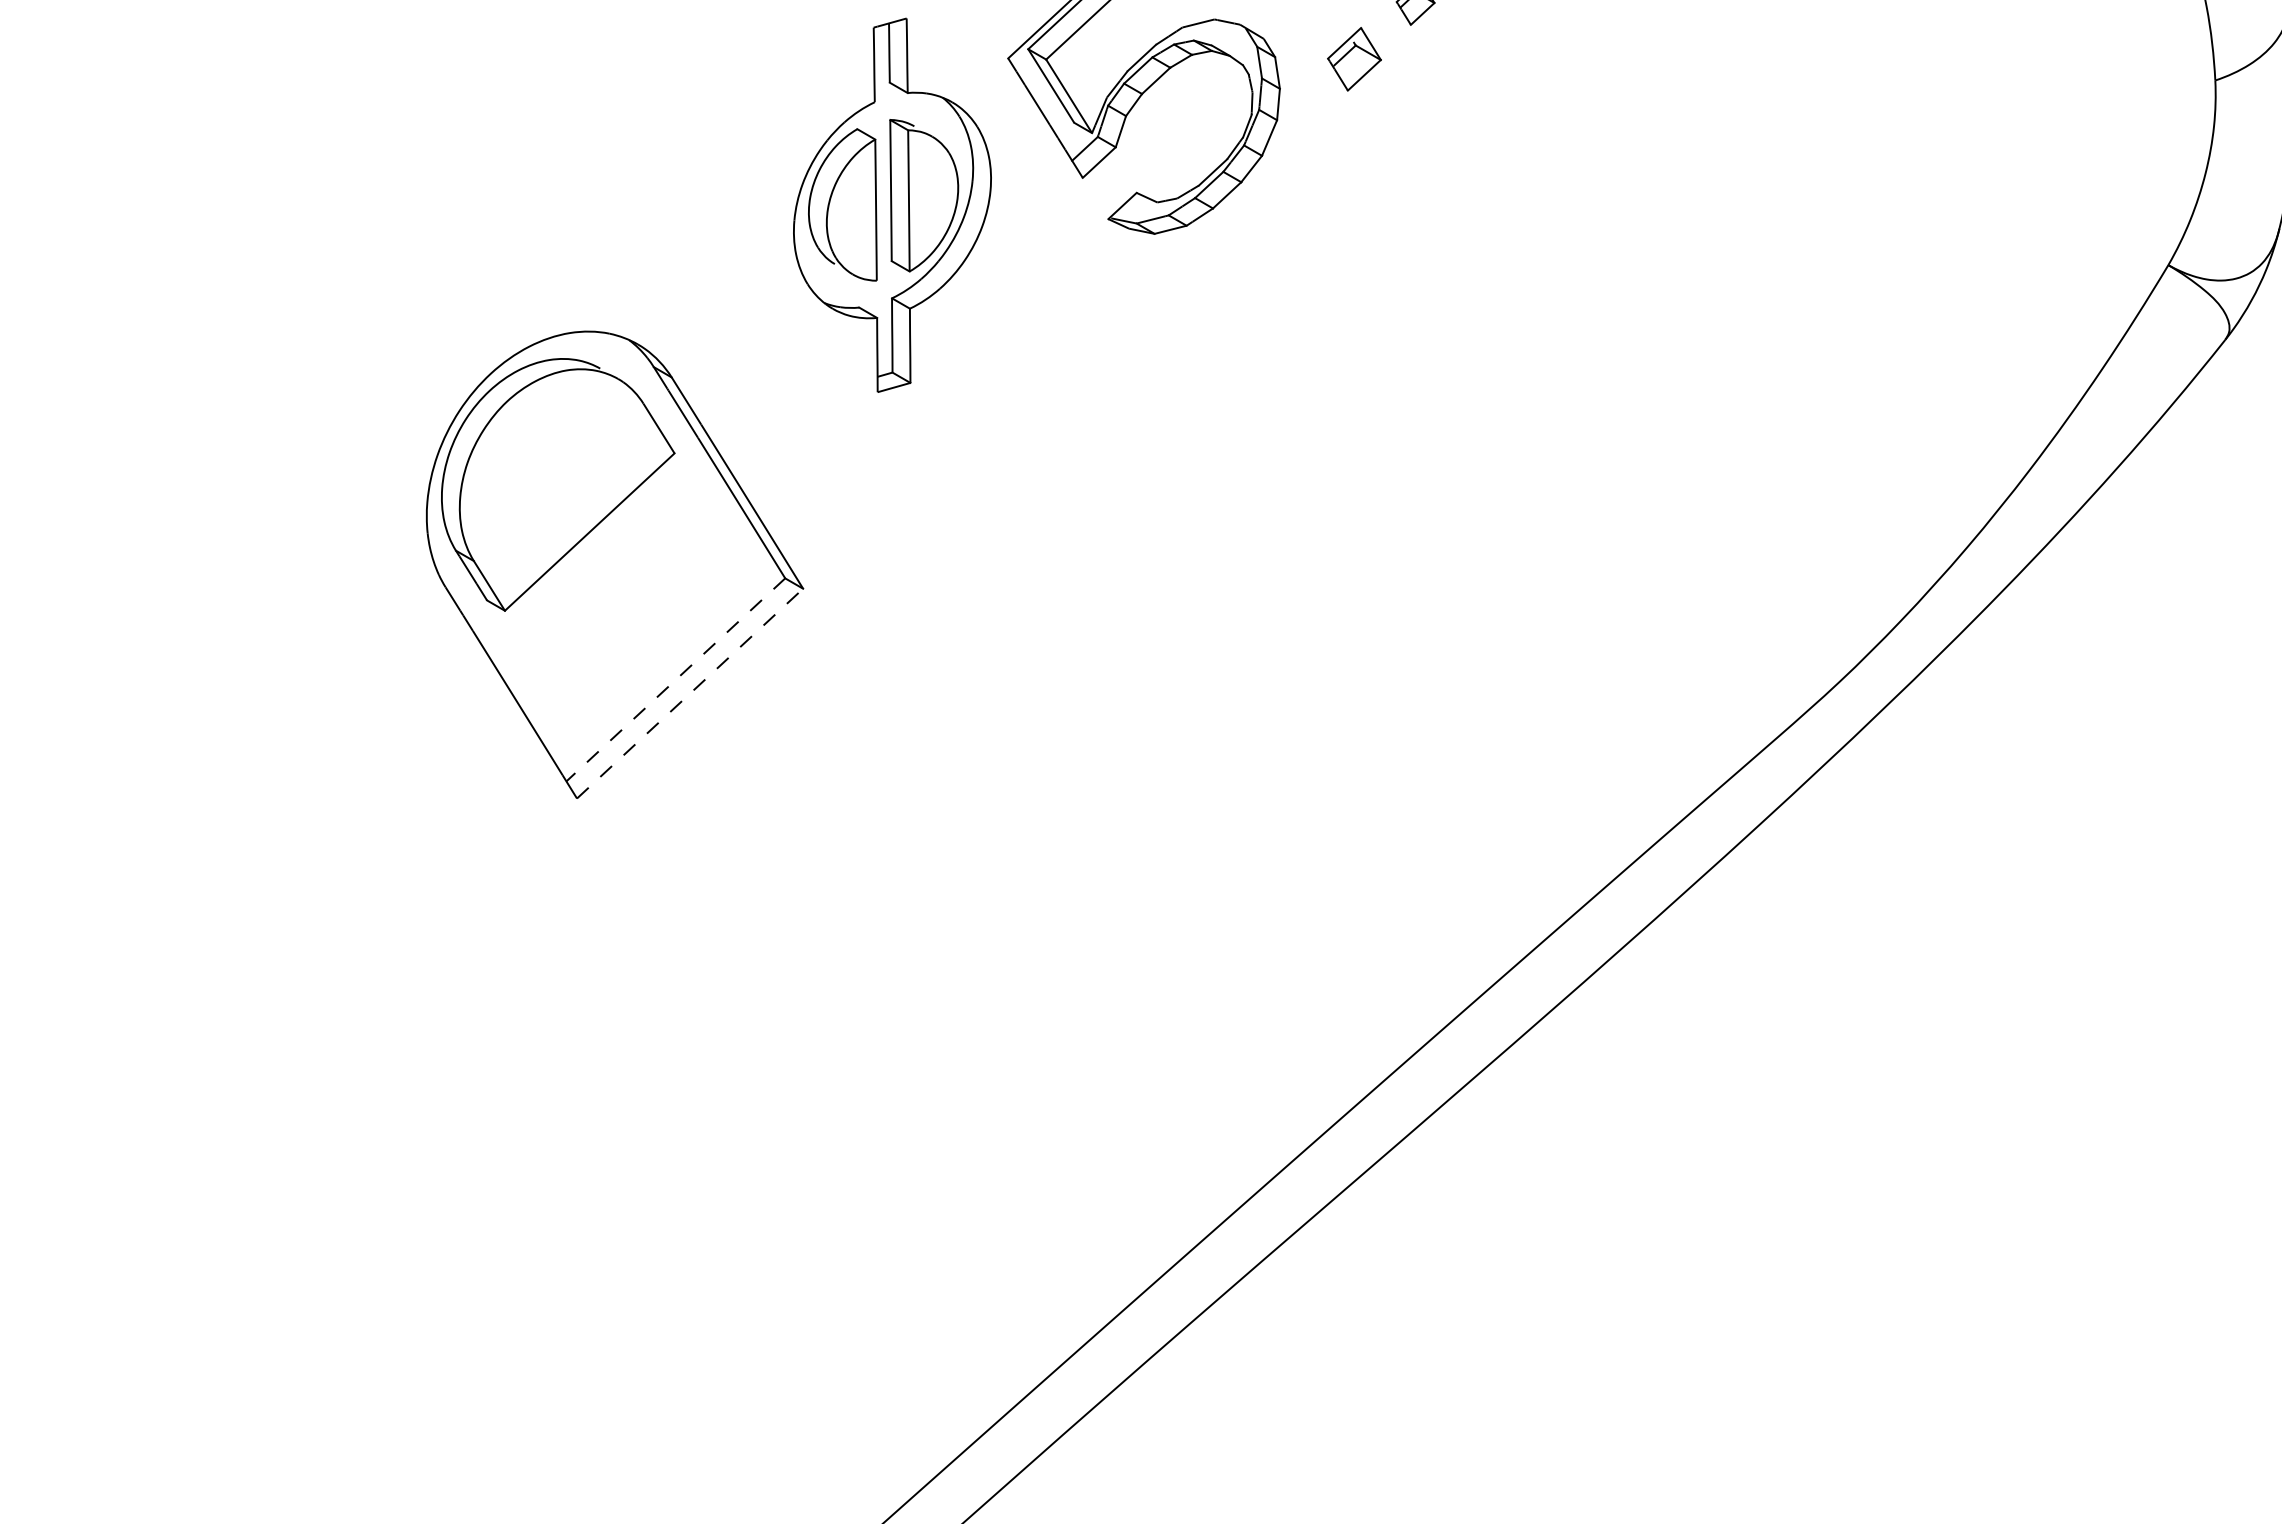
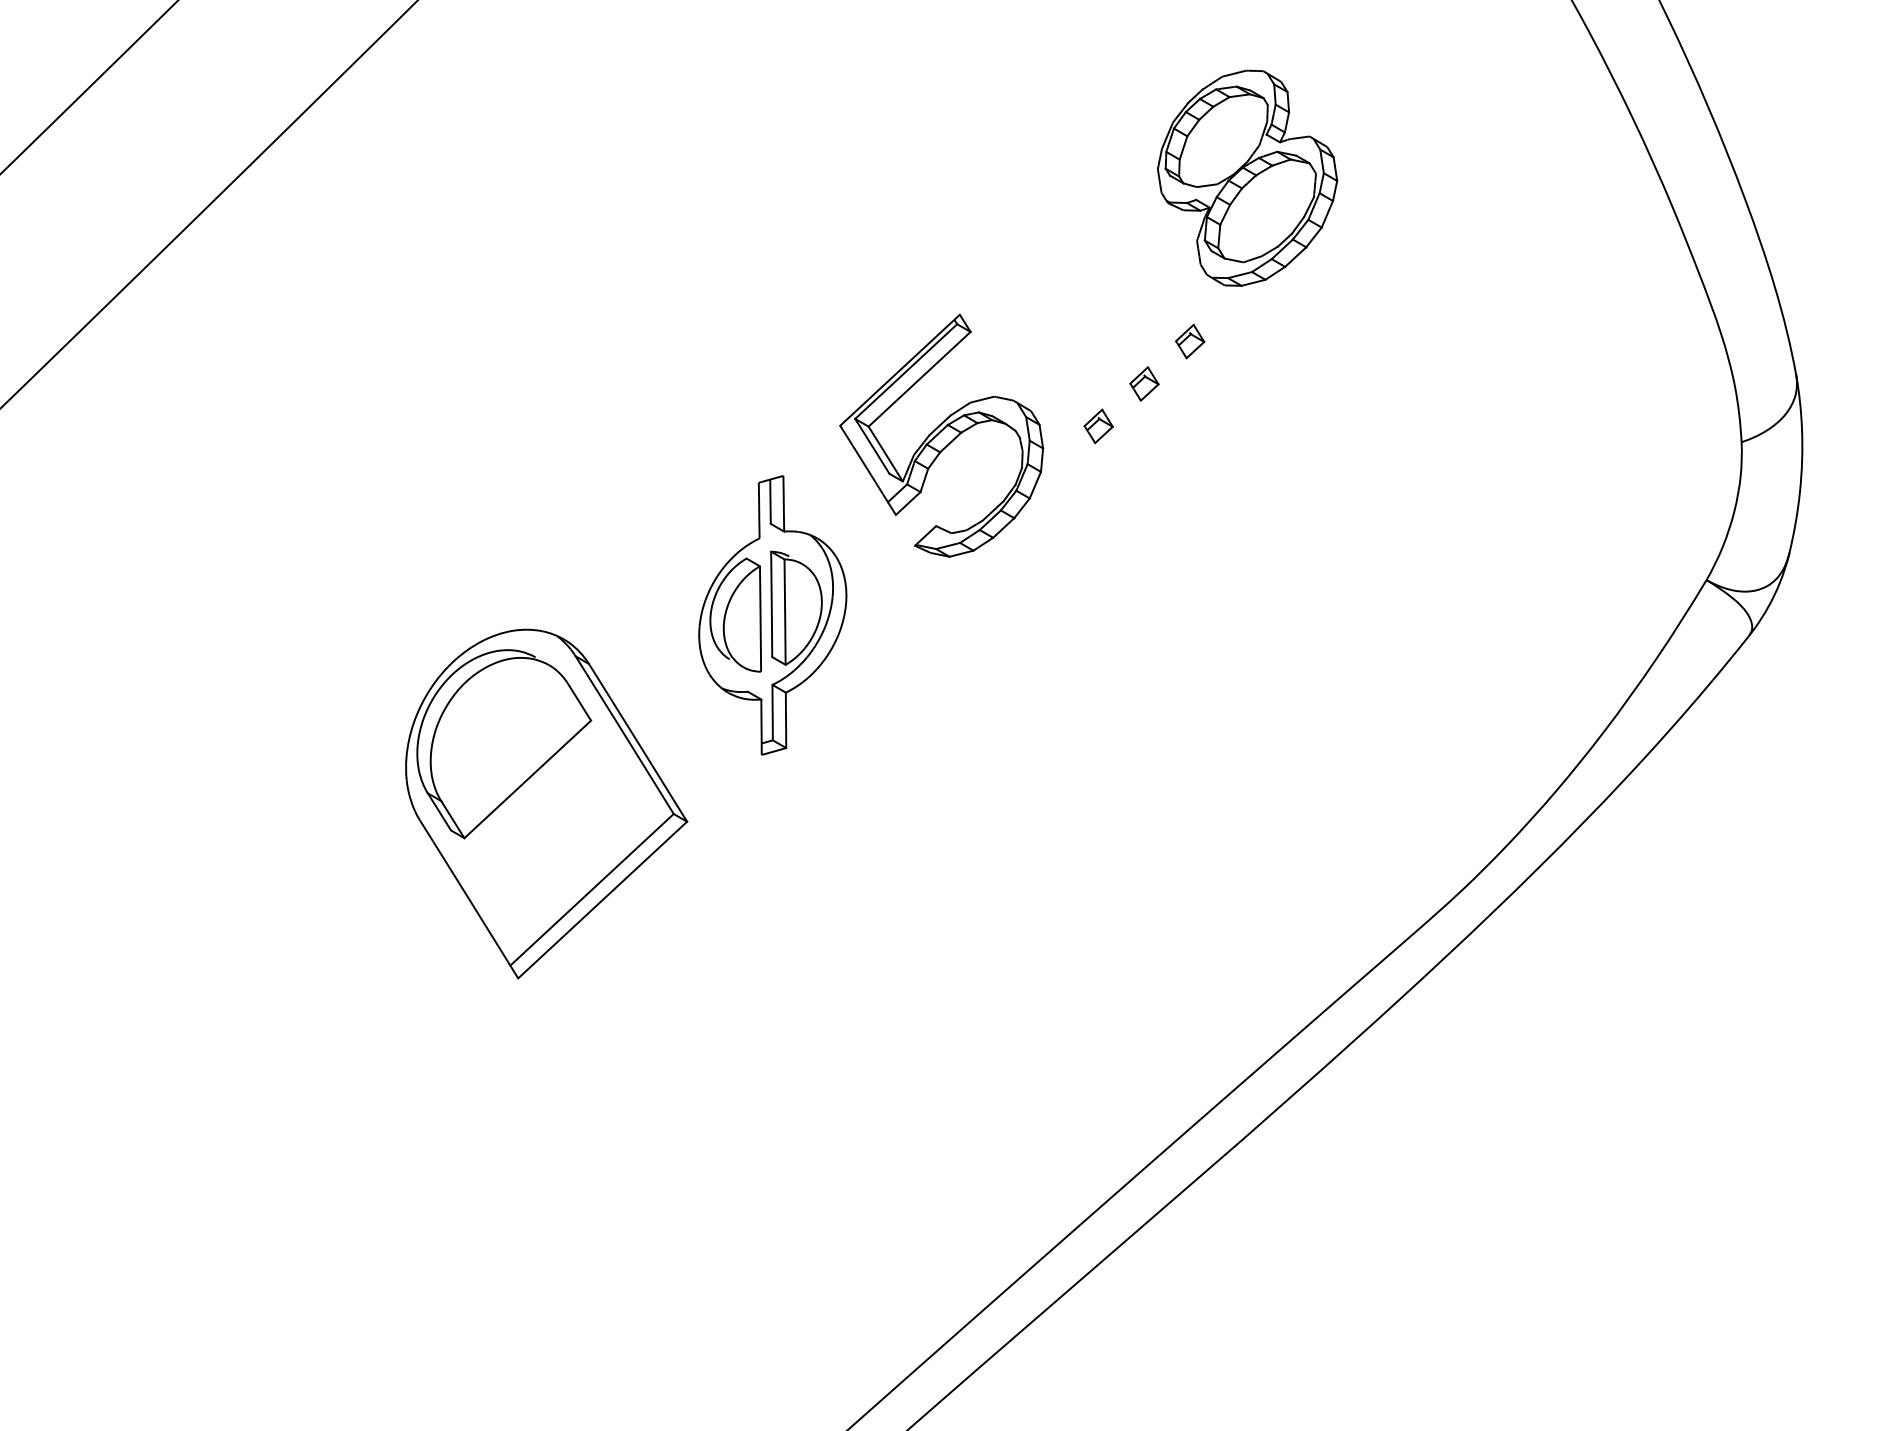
part: (1354, 59) -> (1098, 426), size x0.71
part: (892, 205) -> (772, 615), moved
line: (675, 680) -> (591, 890), dashed -> solid
line: (691, 692) -> (603, 899), dashed -> solid

